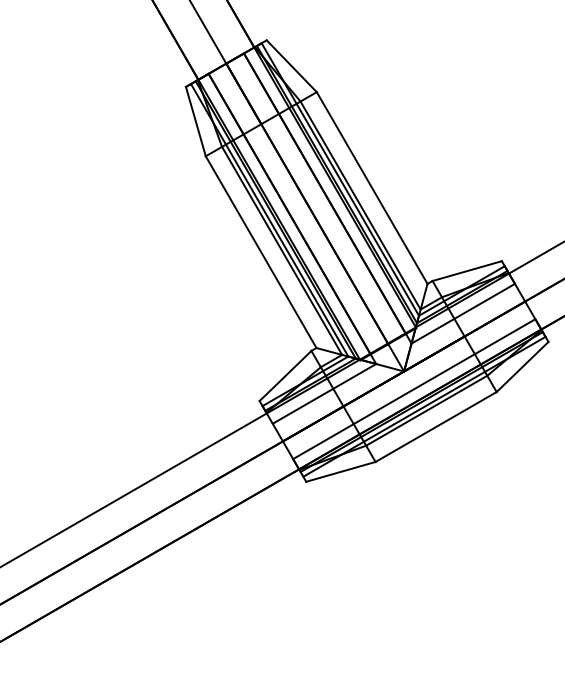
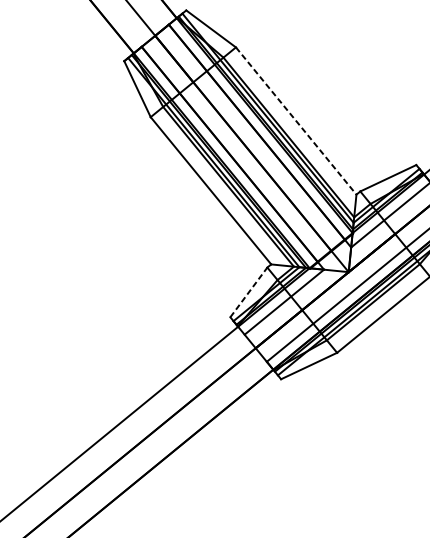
line: (372, 188) -> (296, 121), solid -> dashed
line: (285, 375) -> (248, 292), solid -> dashed

